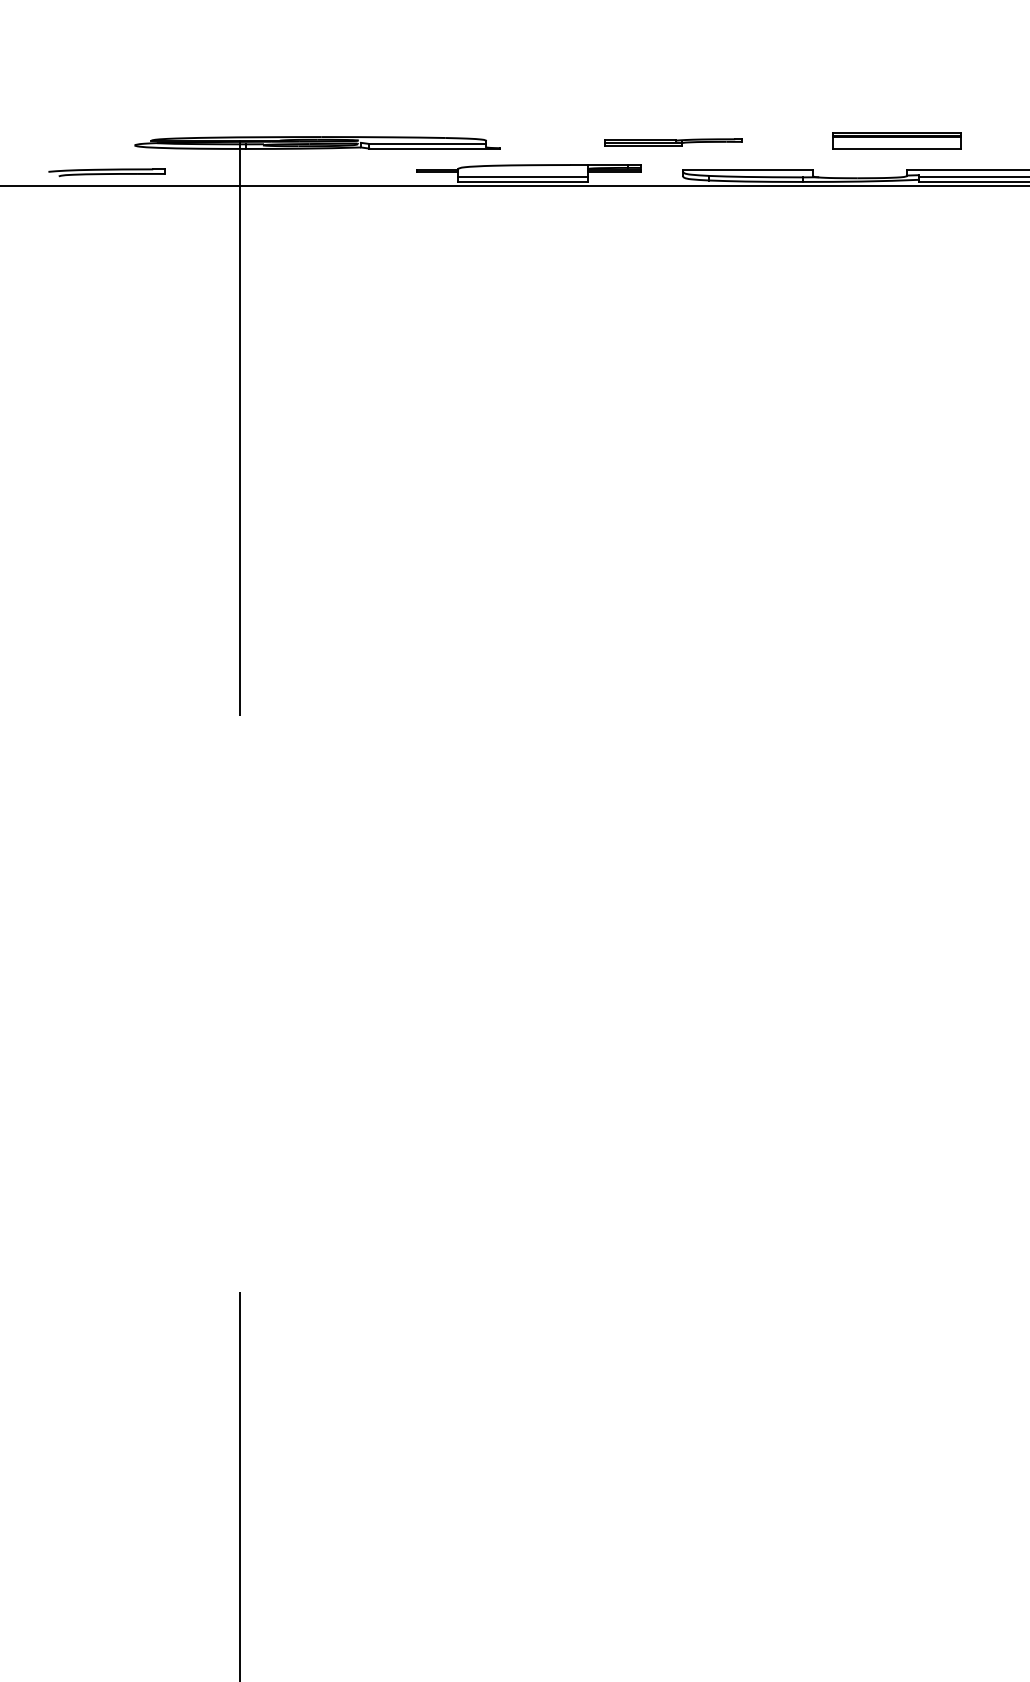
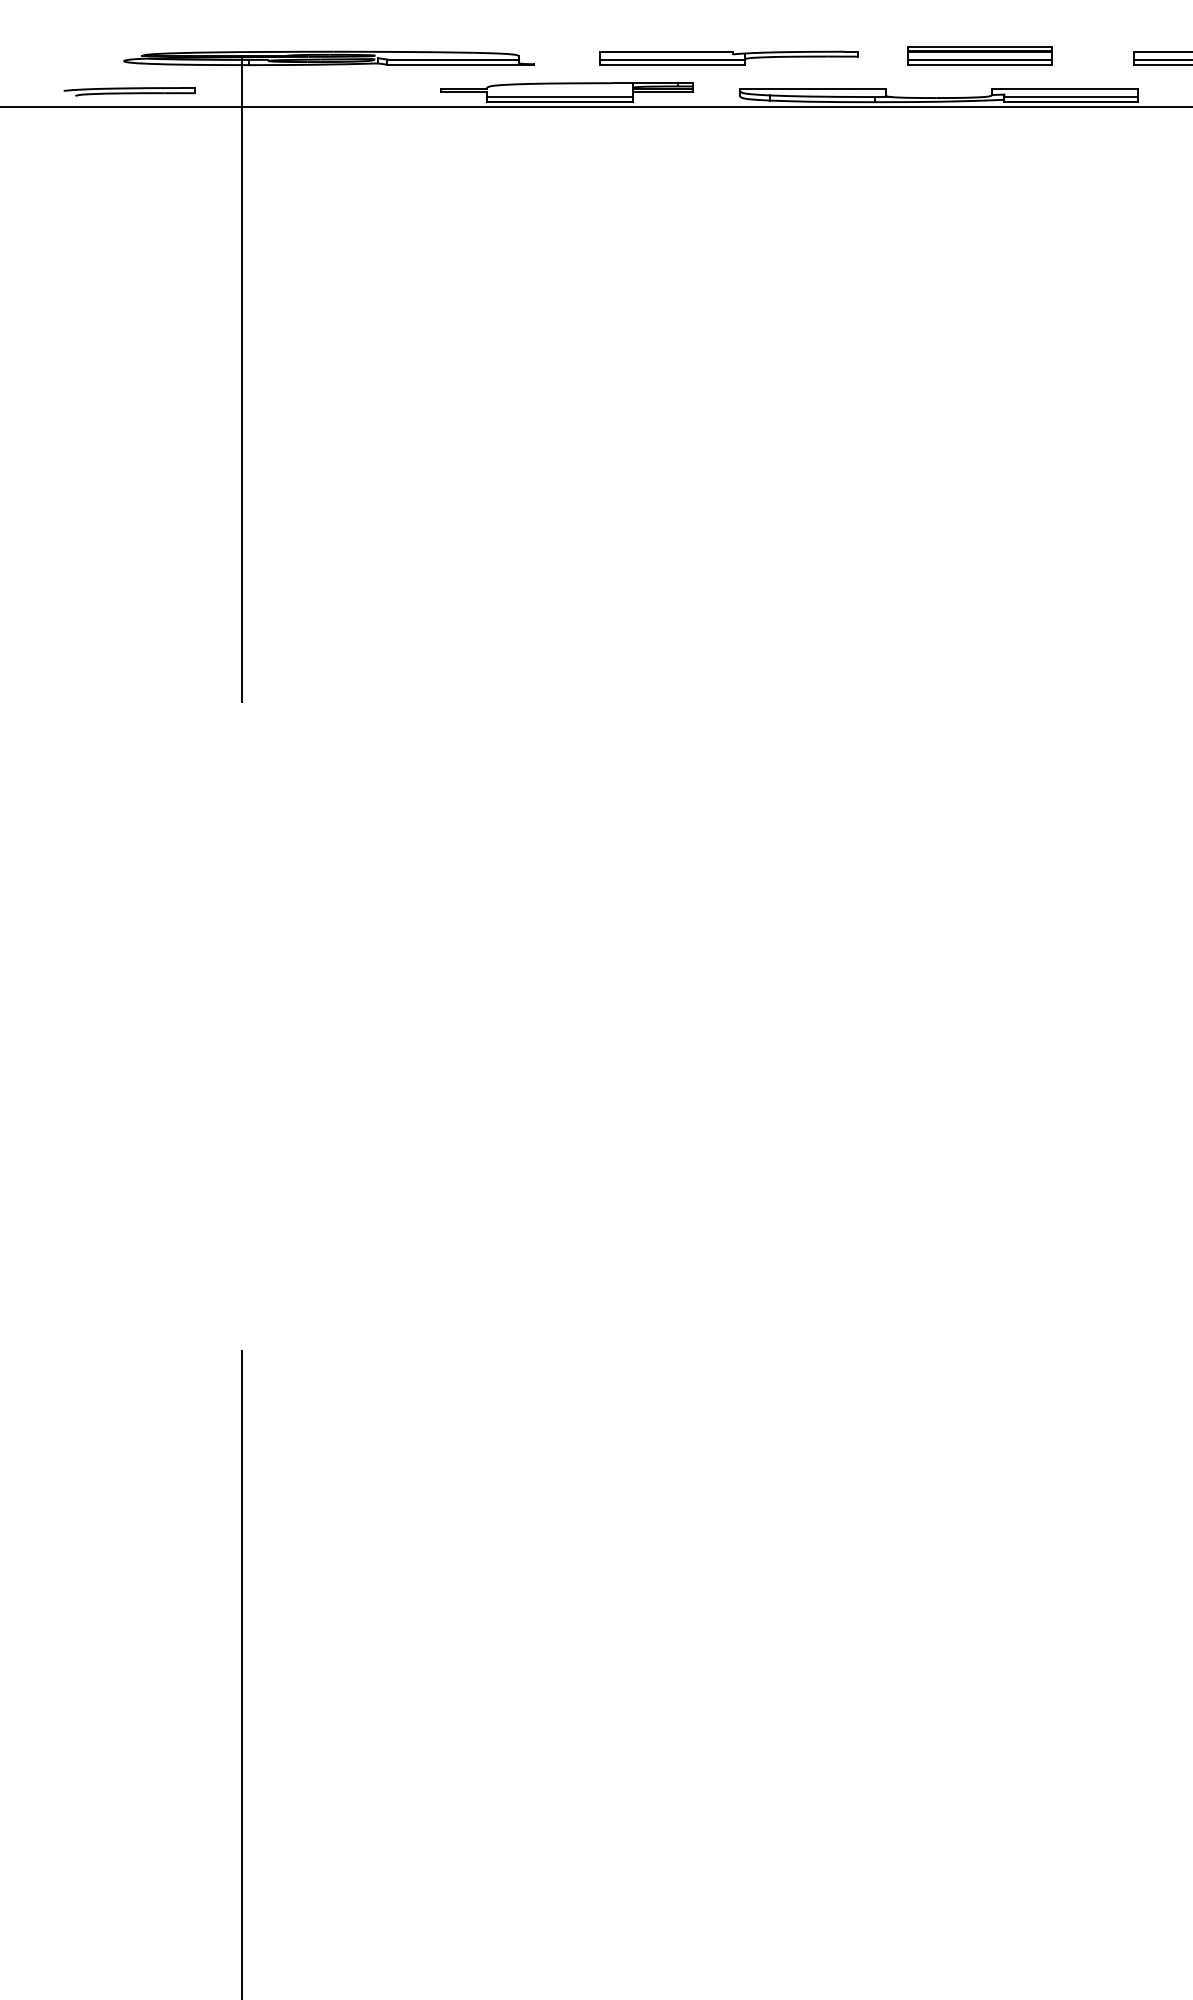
part: (672, 142) -> (728, 57), size x1.67
line: (896, 143) -> (979, 59), added
part: (106, 172) -> (129, 91), moved

